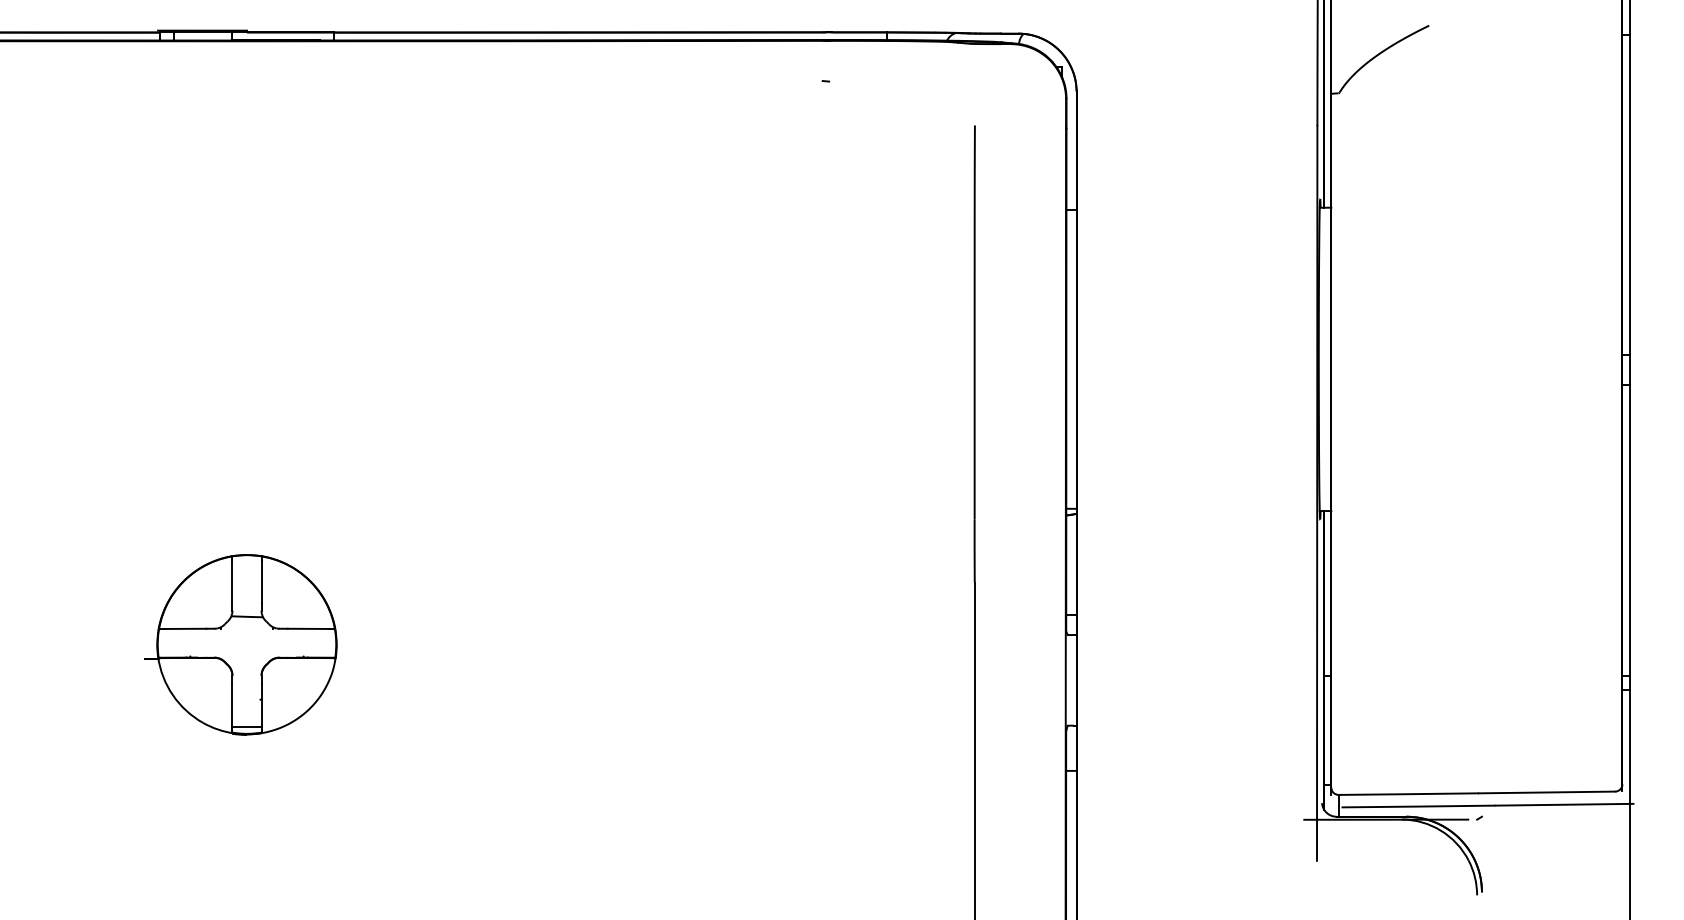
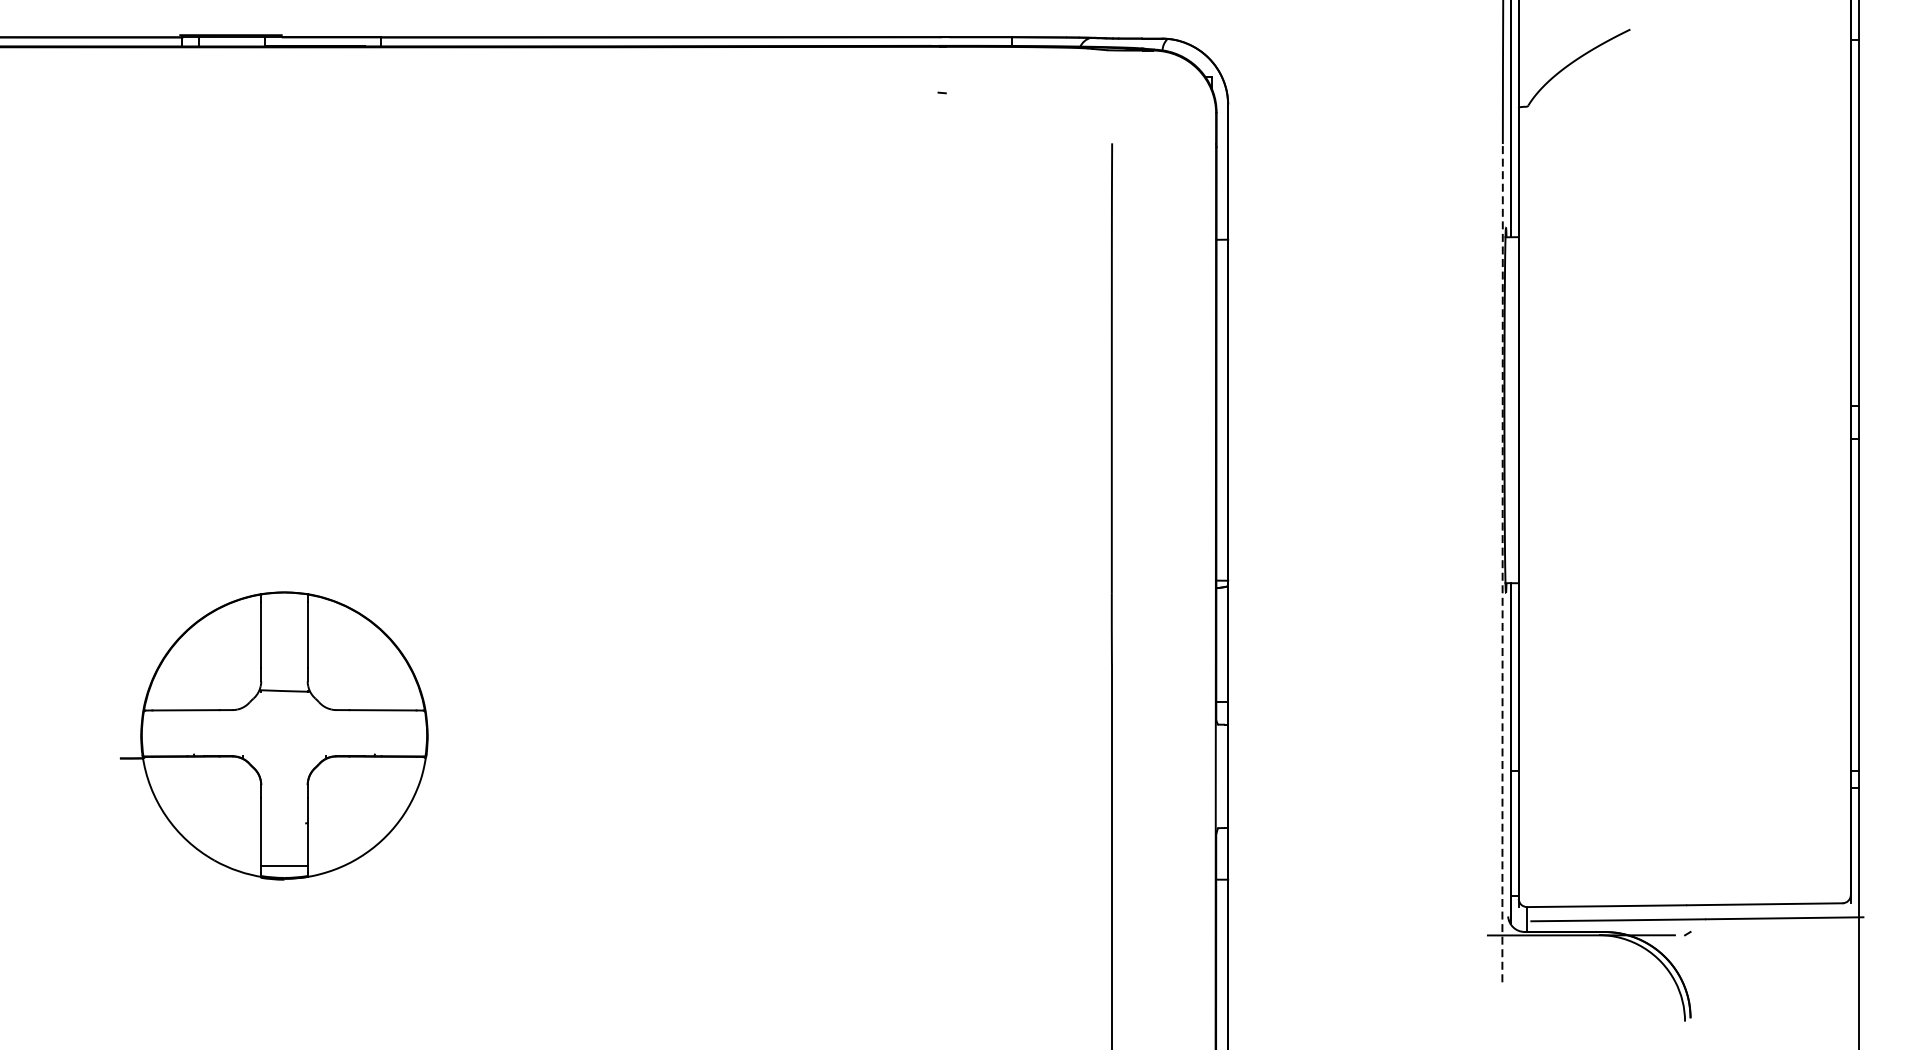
line: (1317, 492) -> (1502, 562), solid -> dashed
part: (240, 644) -> (274, 735), size x1.4

